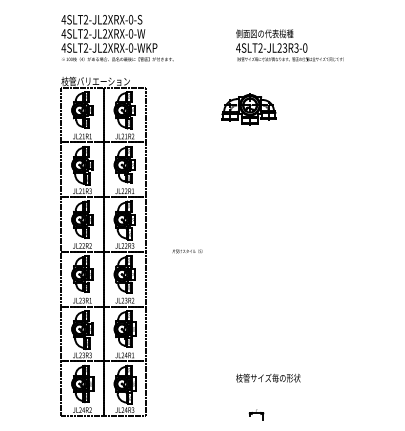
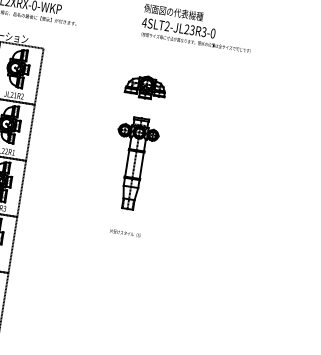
part: (249, 109) -> (146, 87), size x0.71
part: (249, 183) -> (134, 163), added
text: (187, 251) -> (125, 233), moved

